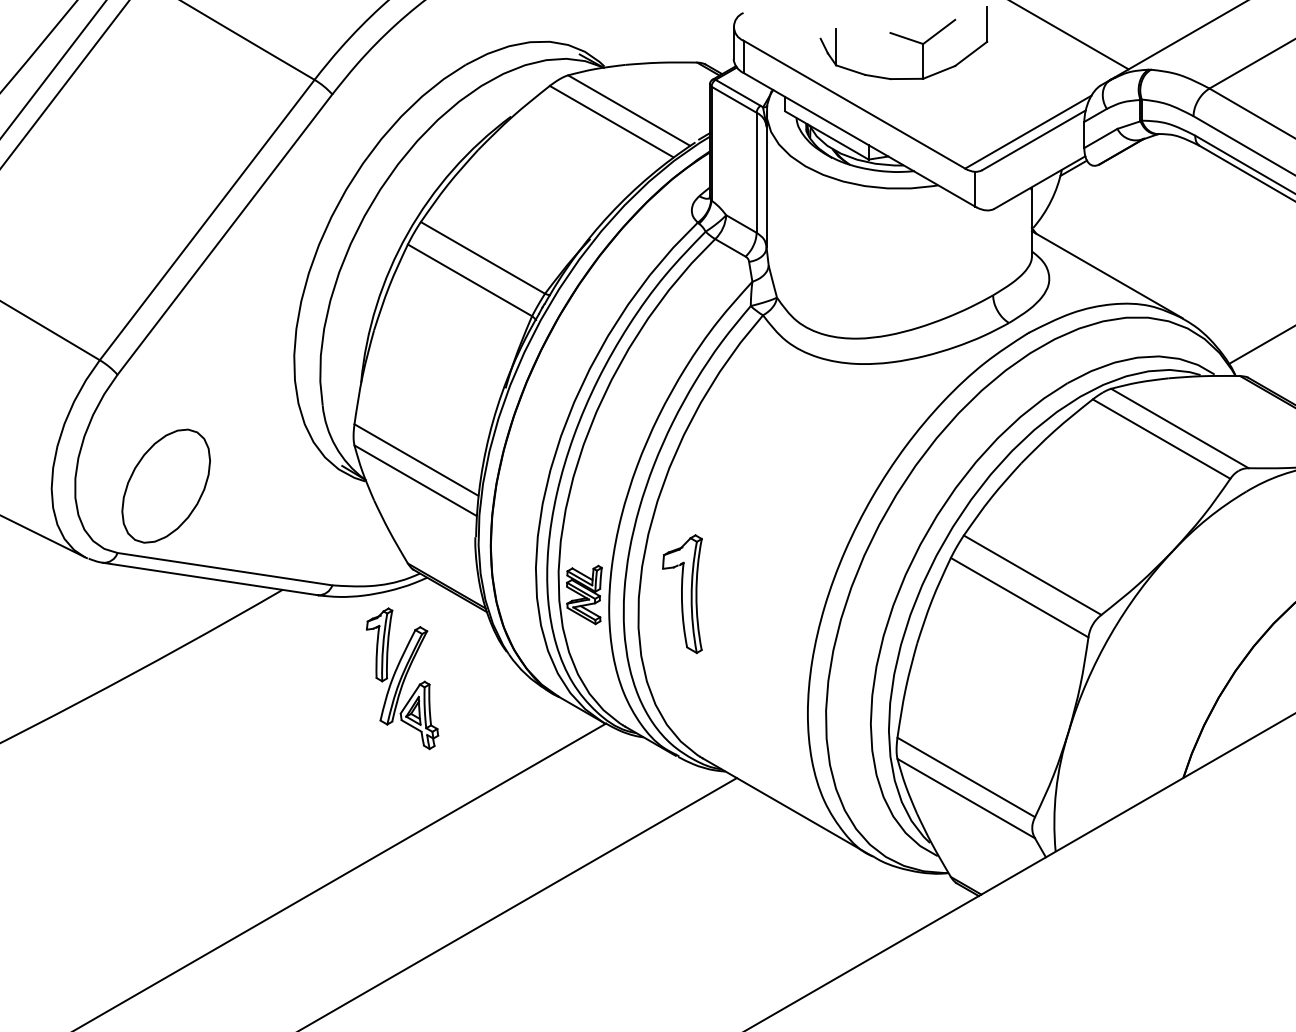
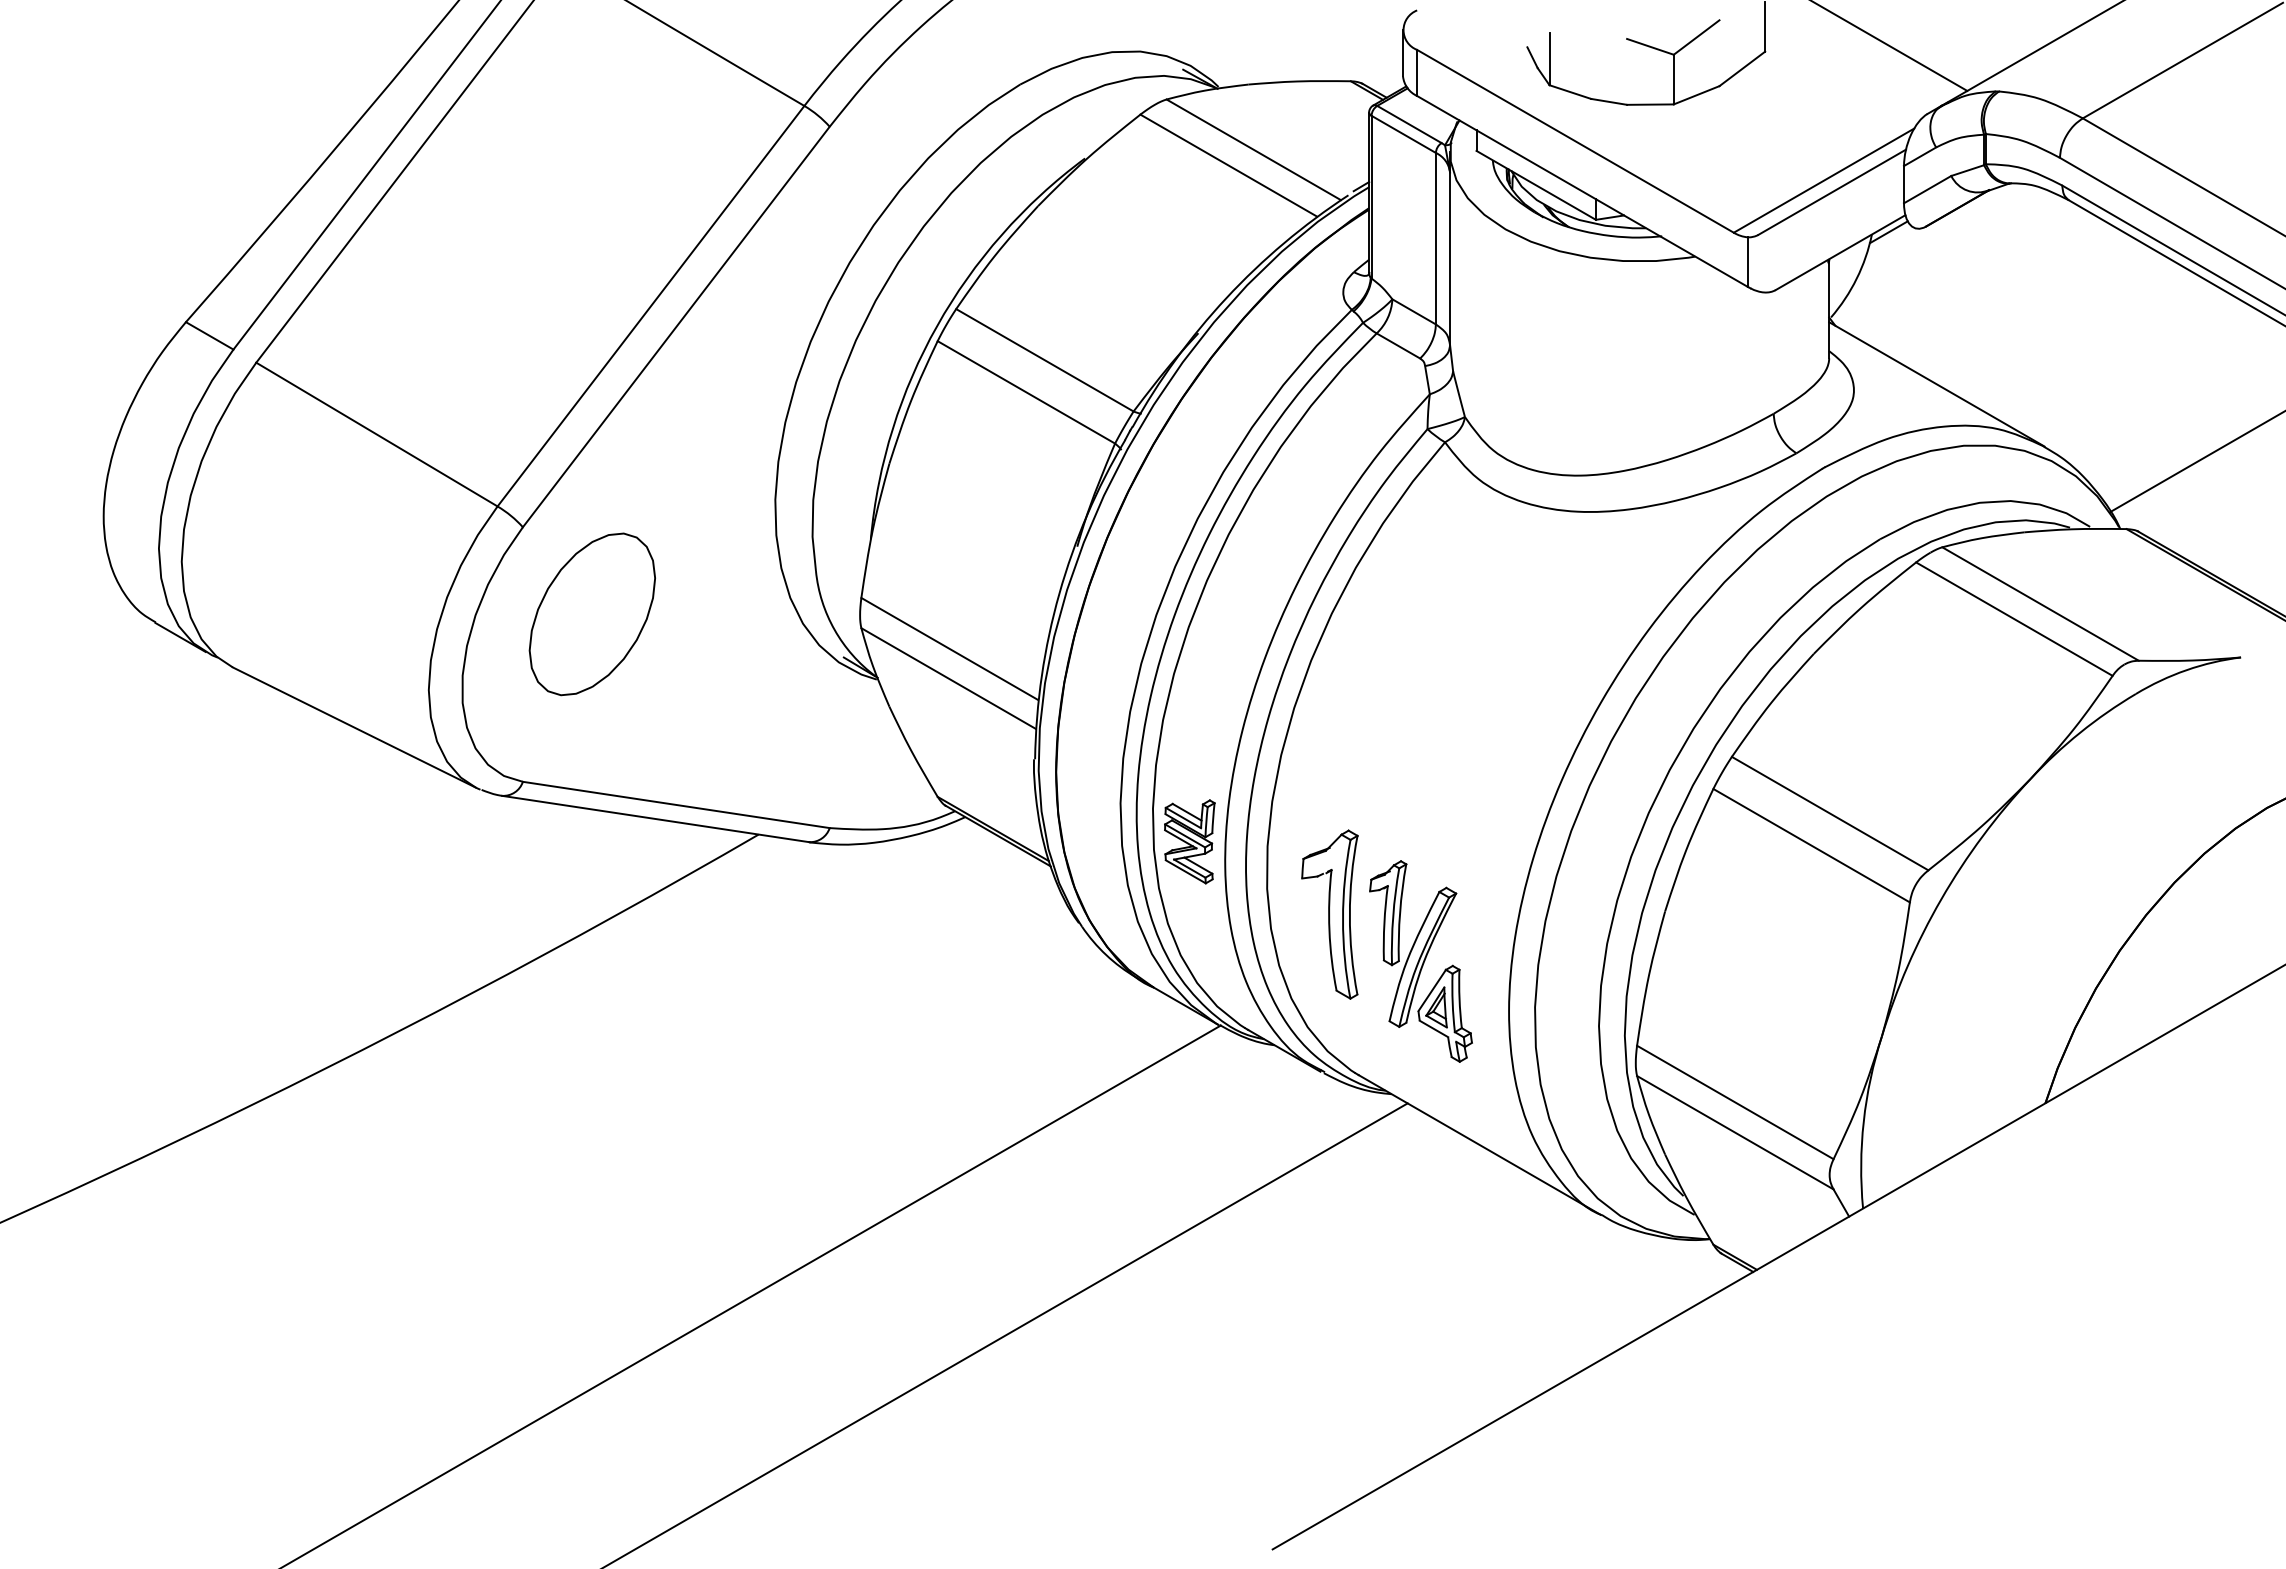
part: (165, 486) -> (591, 614), moved
part: (682, 594) -> (1329, 914), moved
part: (402, 678) -> (1420, 961), moved

